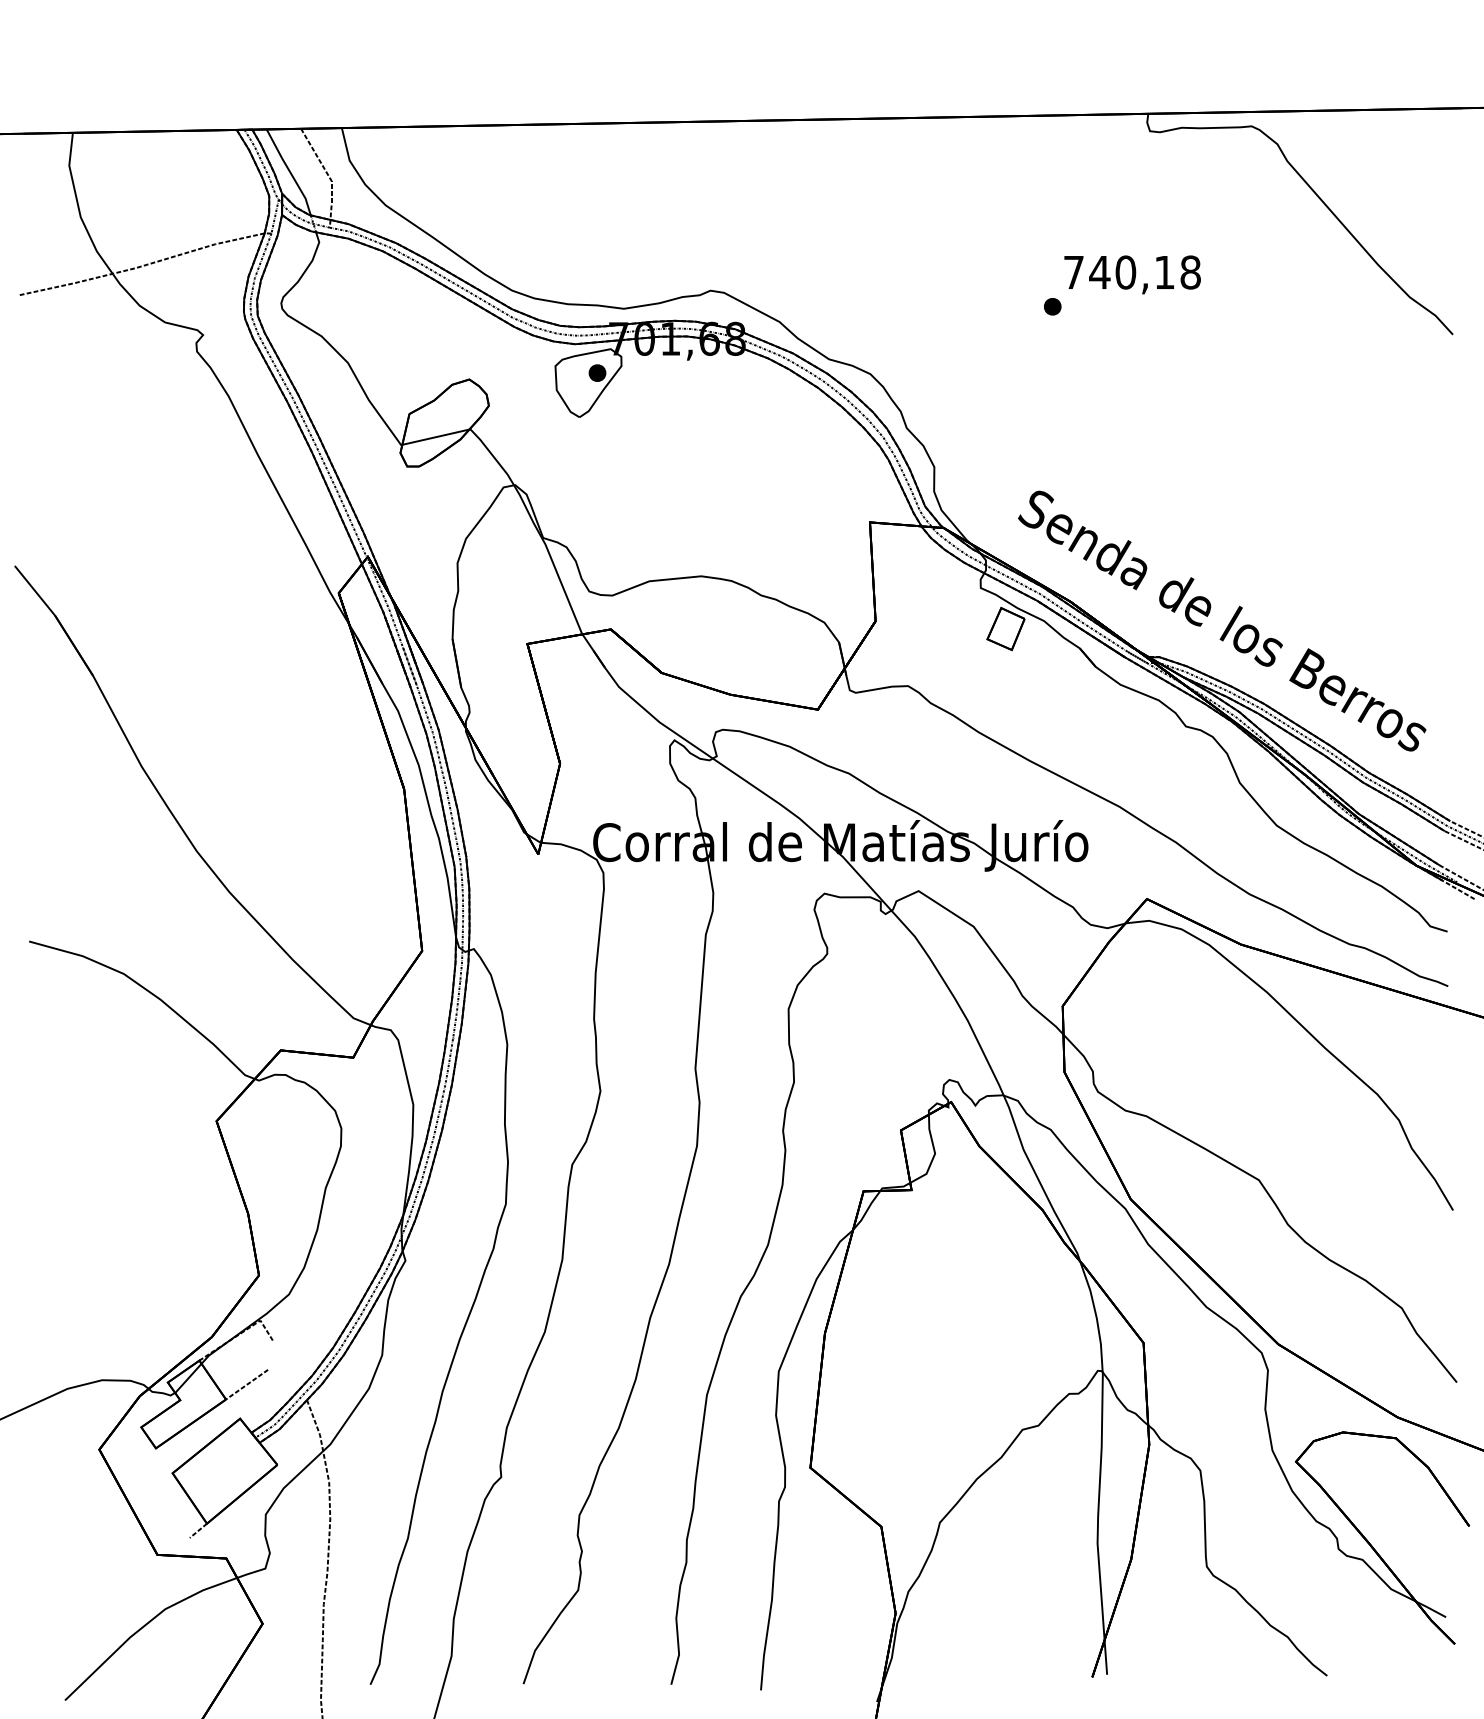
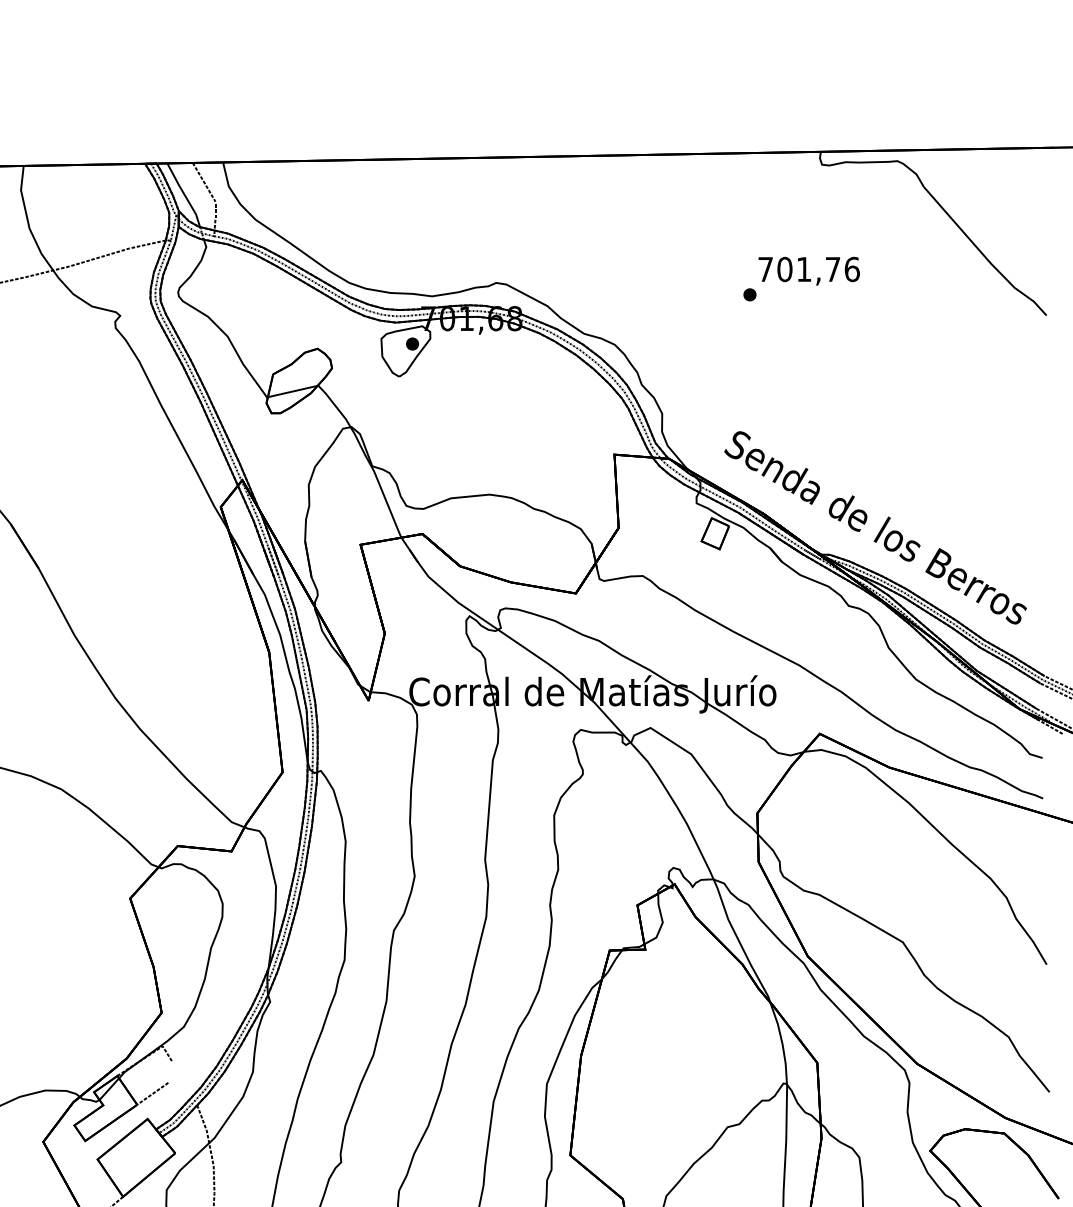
text: (1145, 272) -> (818, 269), 740,18 -> 701,76

